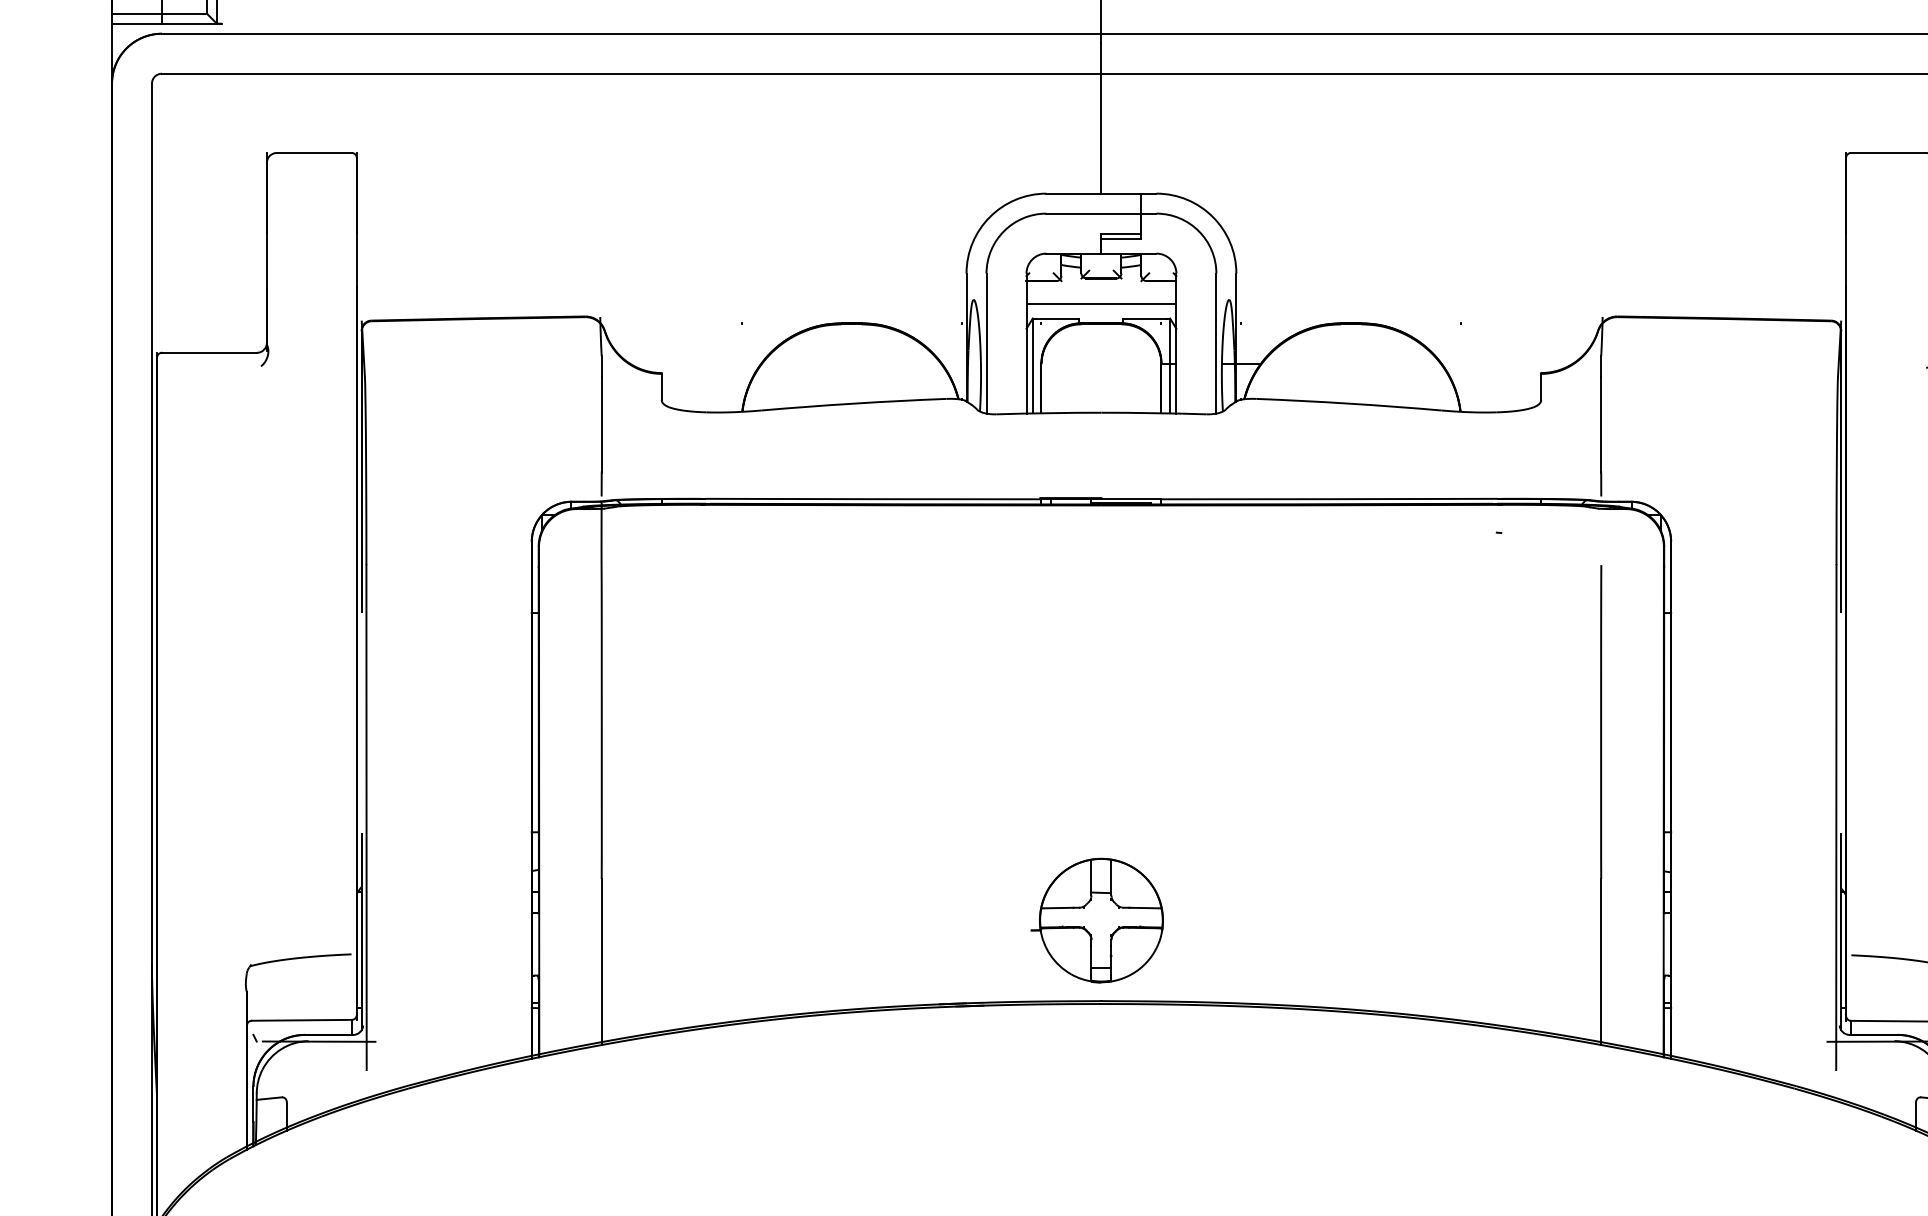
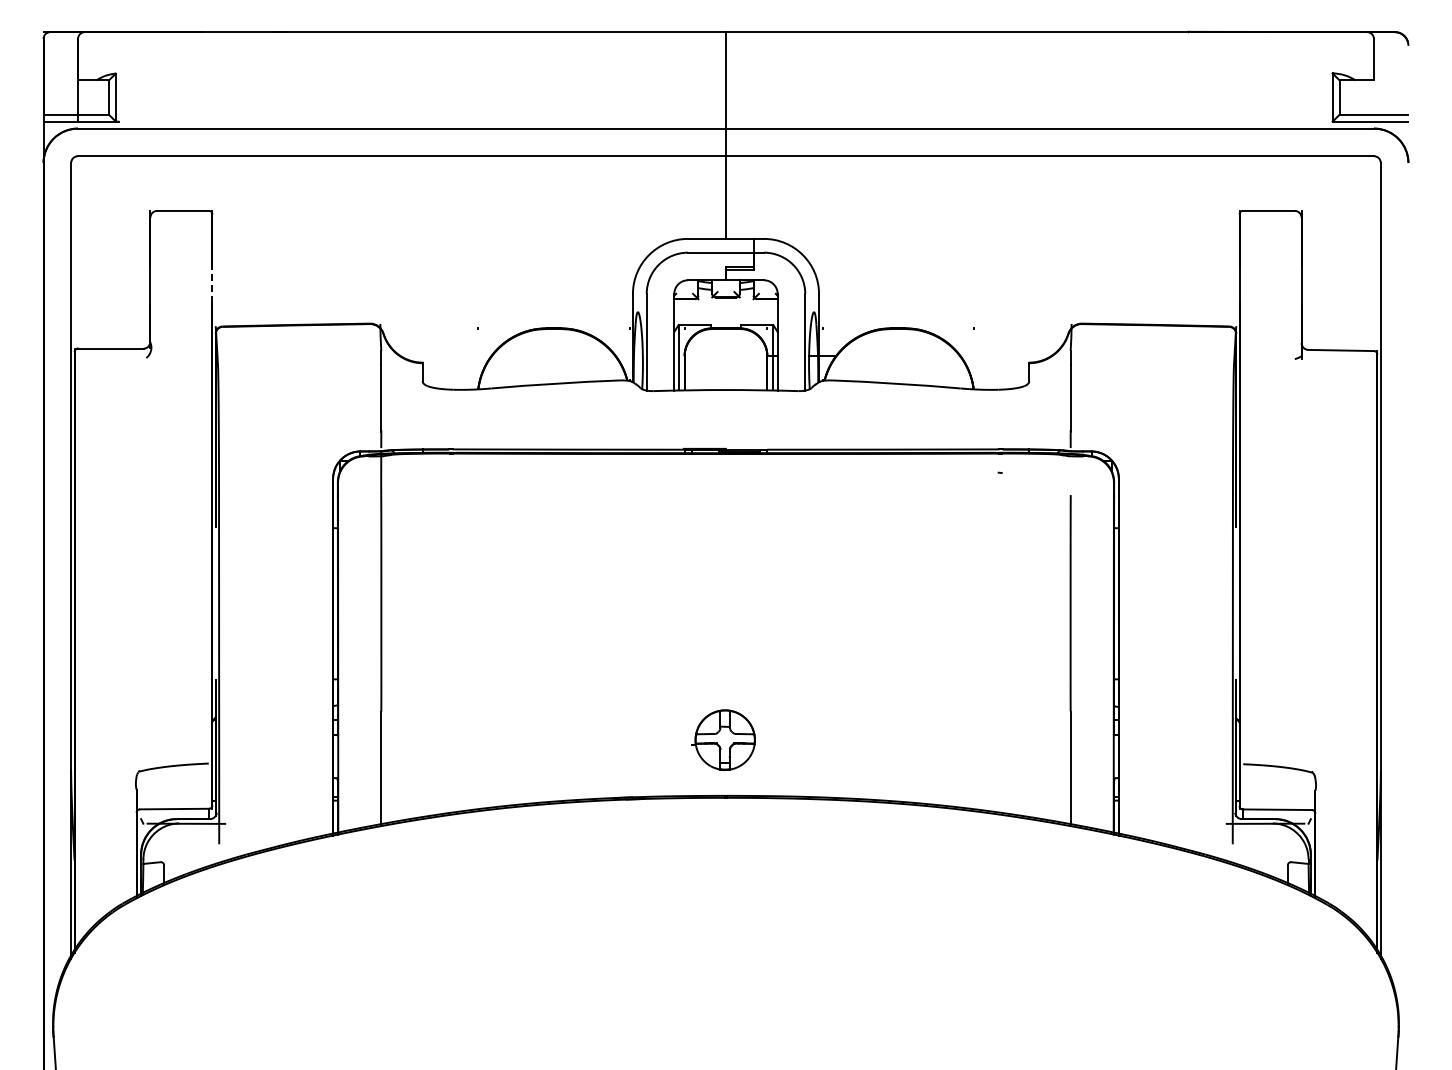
line: (356, 259) -> (212, 284), solid -> dashed
line: (1100, 303) -> (725, 314), removed
part: (1097, 919) -> (723, 739), size x0.7

